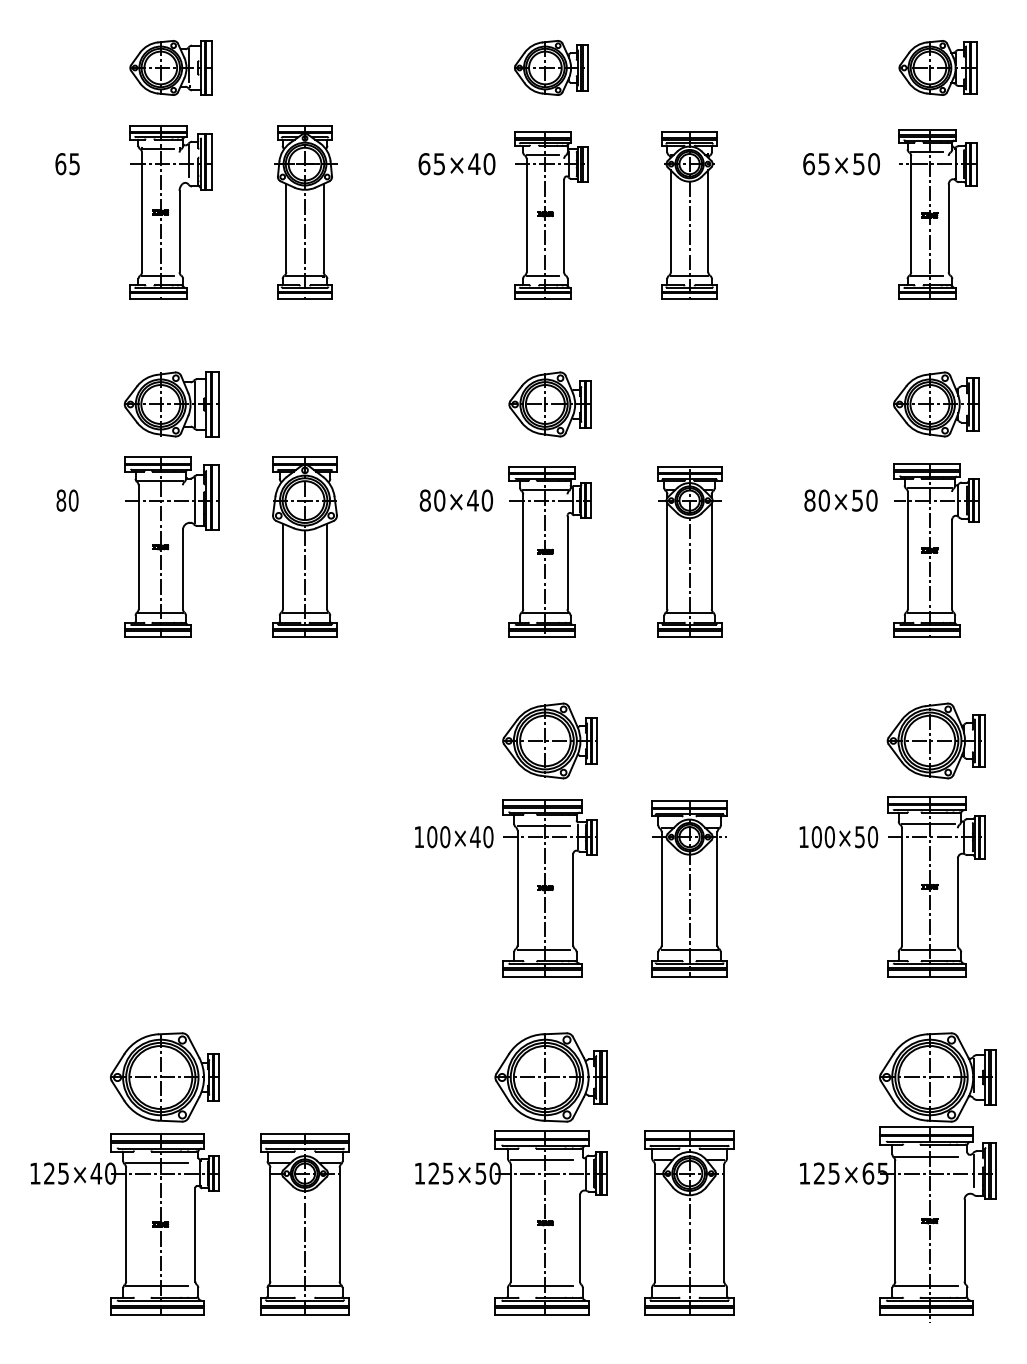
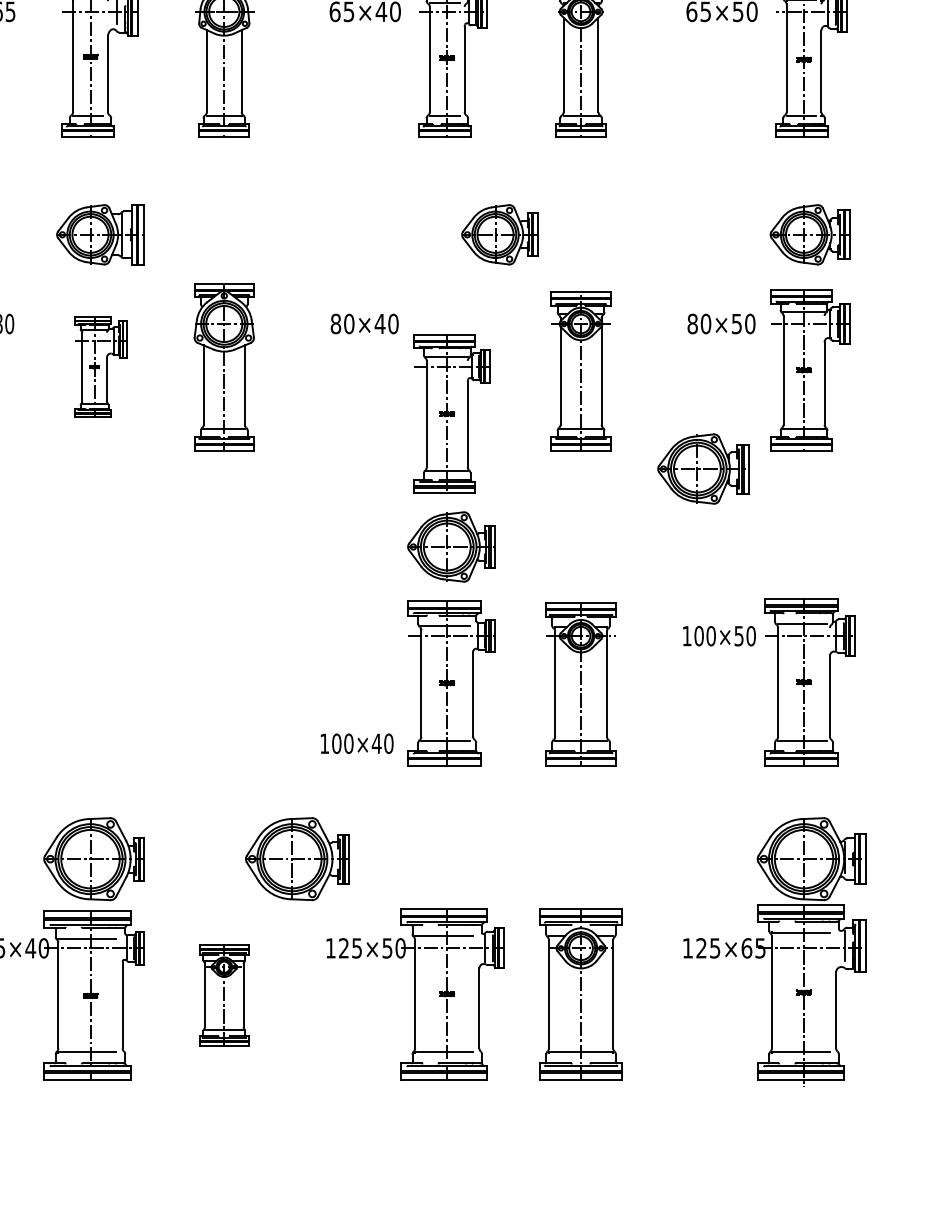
part: (549, 404) -> (499, 234), moved
part: (171, 546) -> (100, 366), size x0.6
part: (549, 551) -> (451, 413), moved
part: (935, 740) -> (702, 468), moved
text: (454, 837) -> (357, 744), moved
part: (550, 1077) -> (297, 859), moved
part: (304, 1224) -> (223, 995), size x0.6

